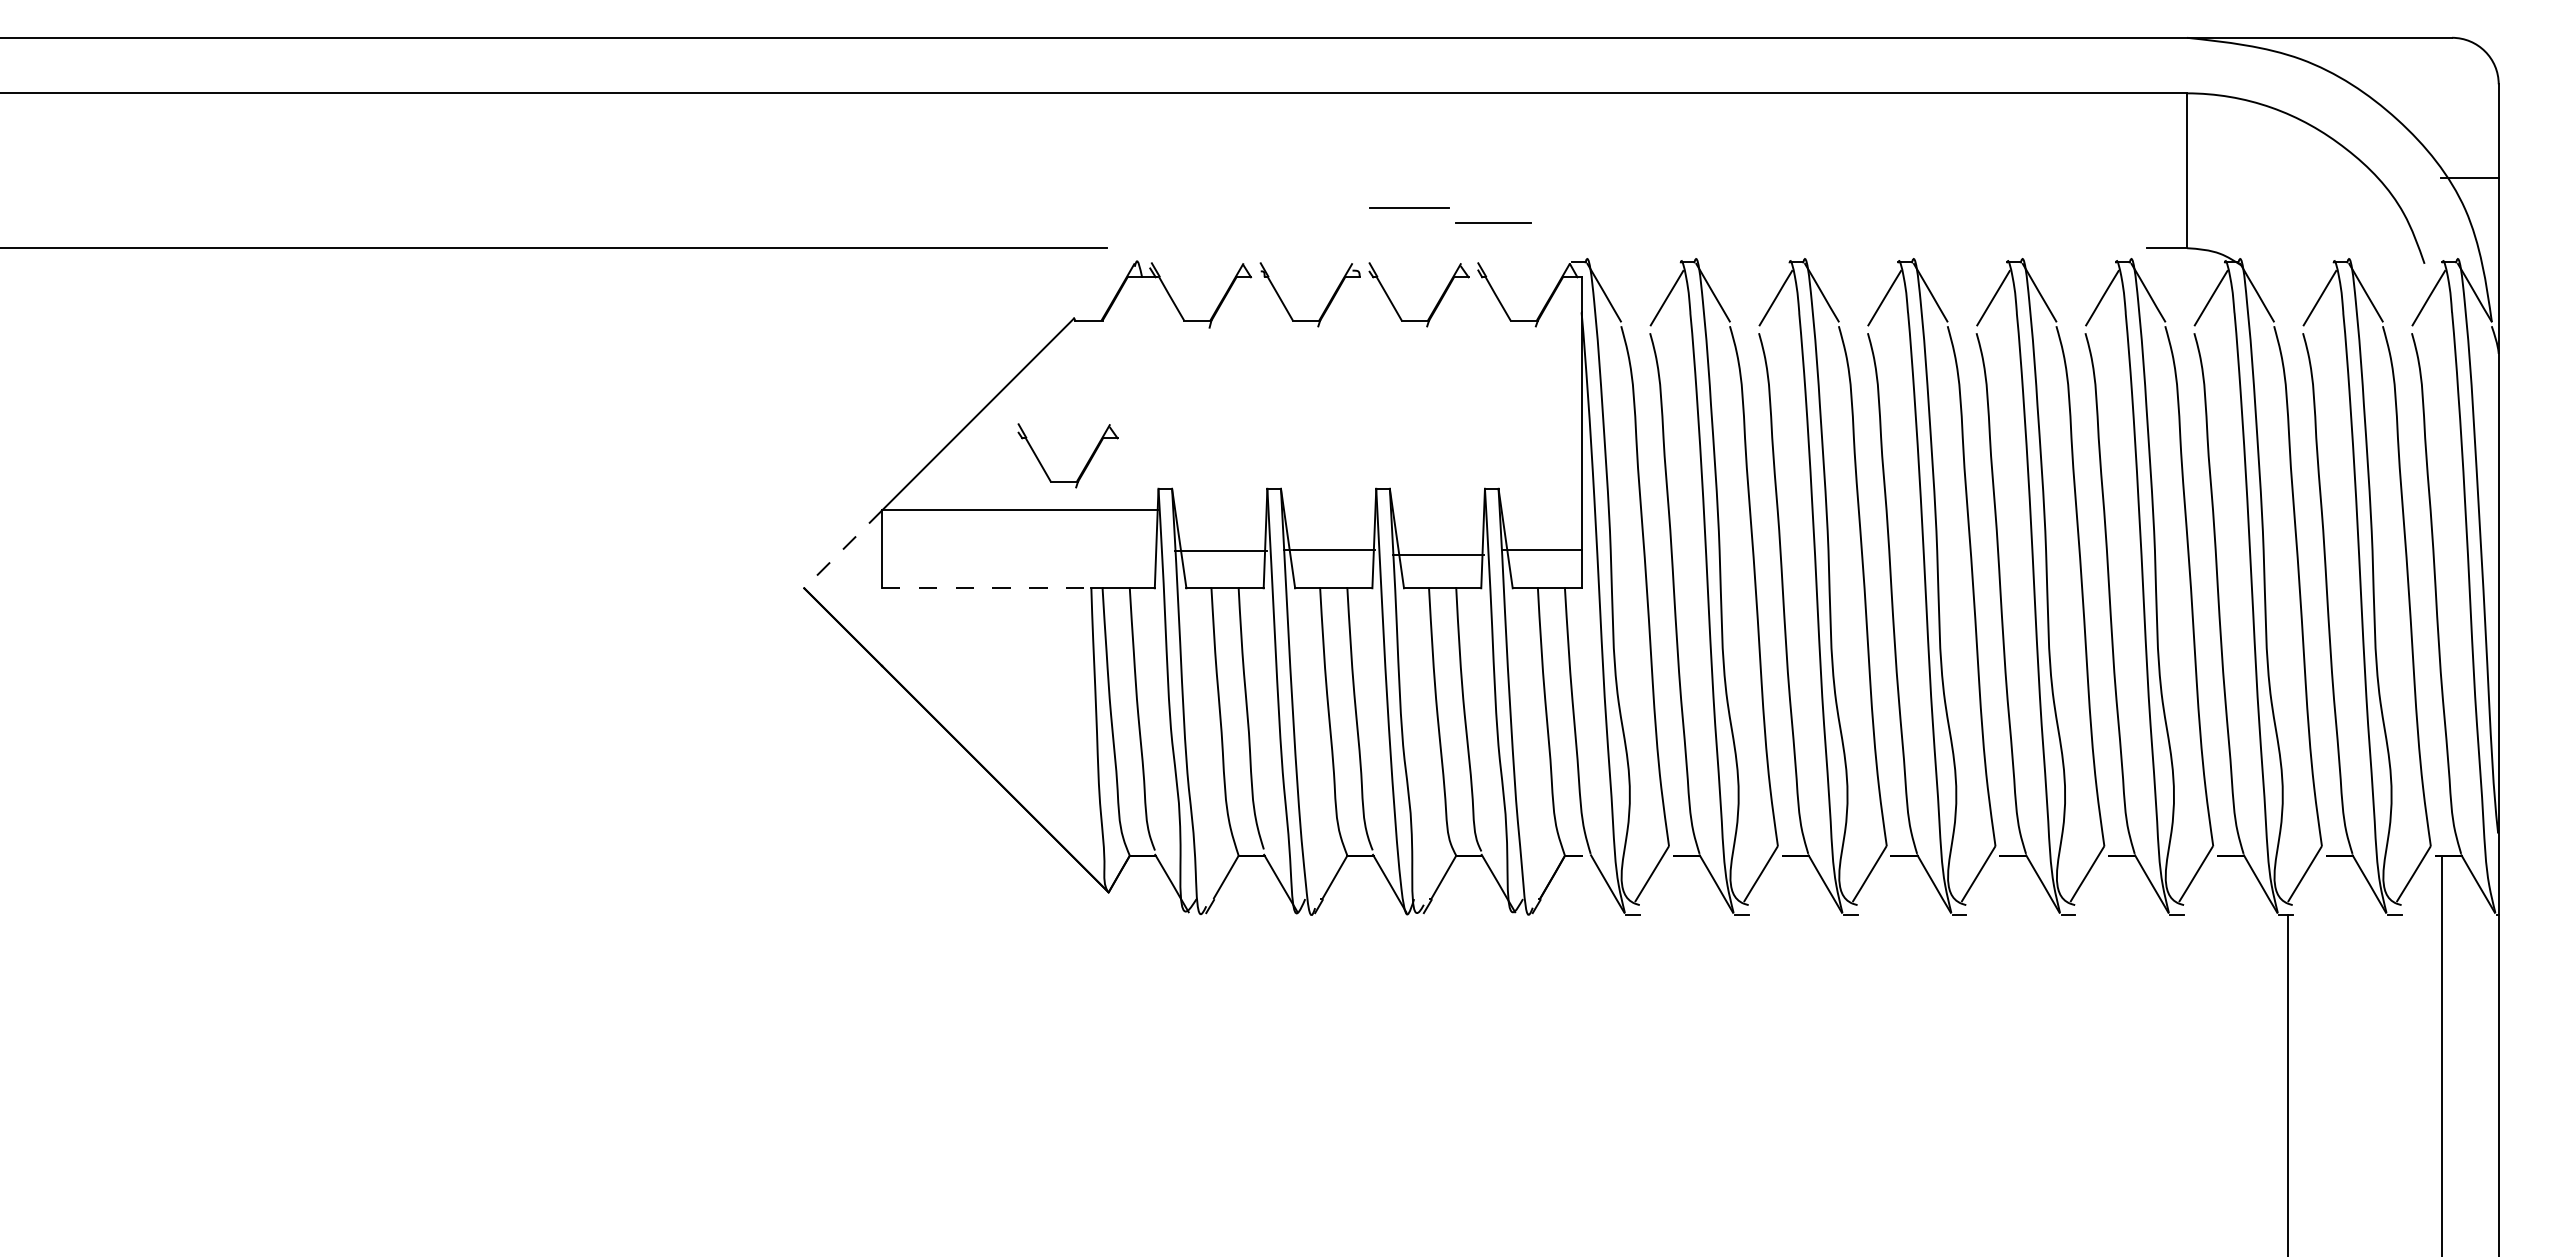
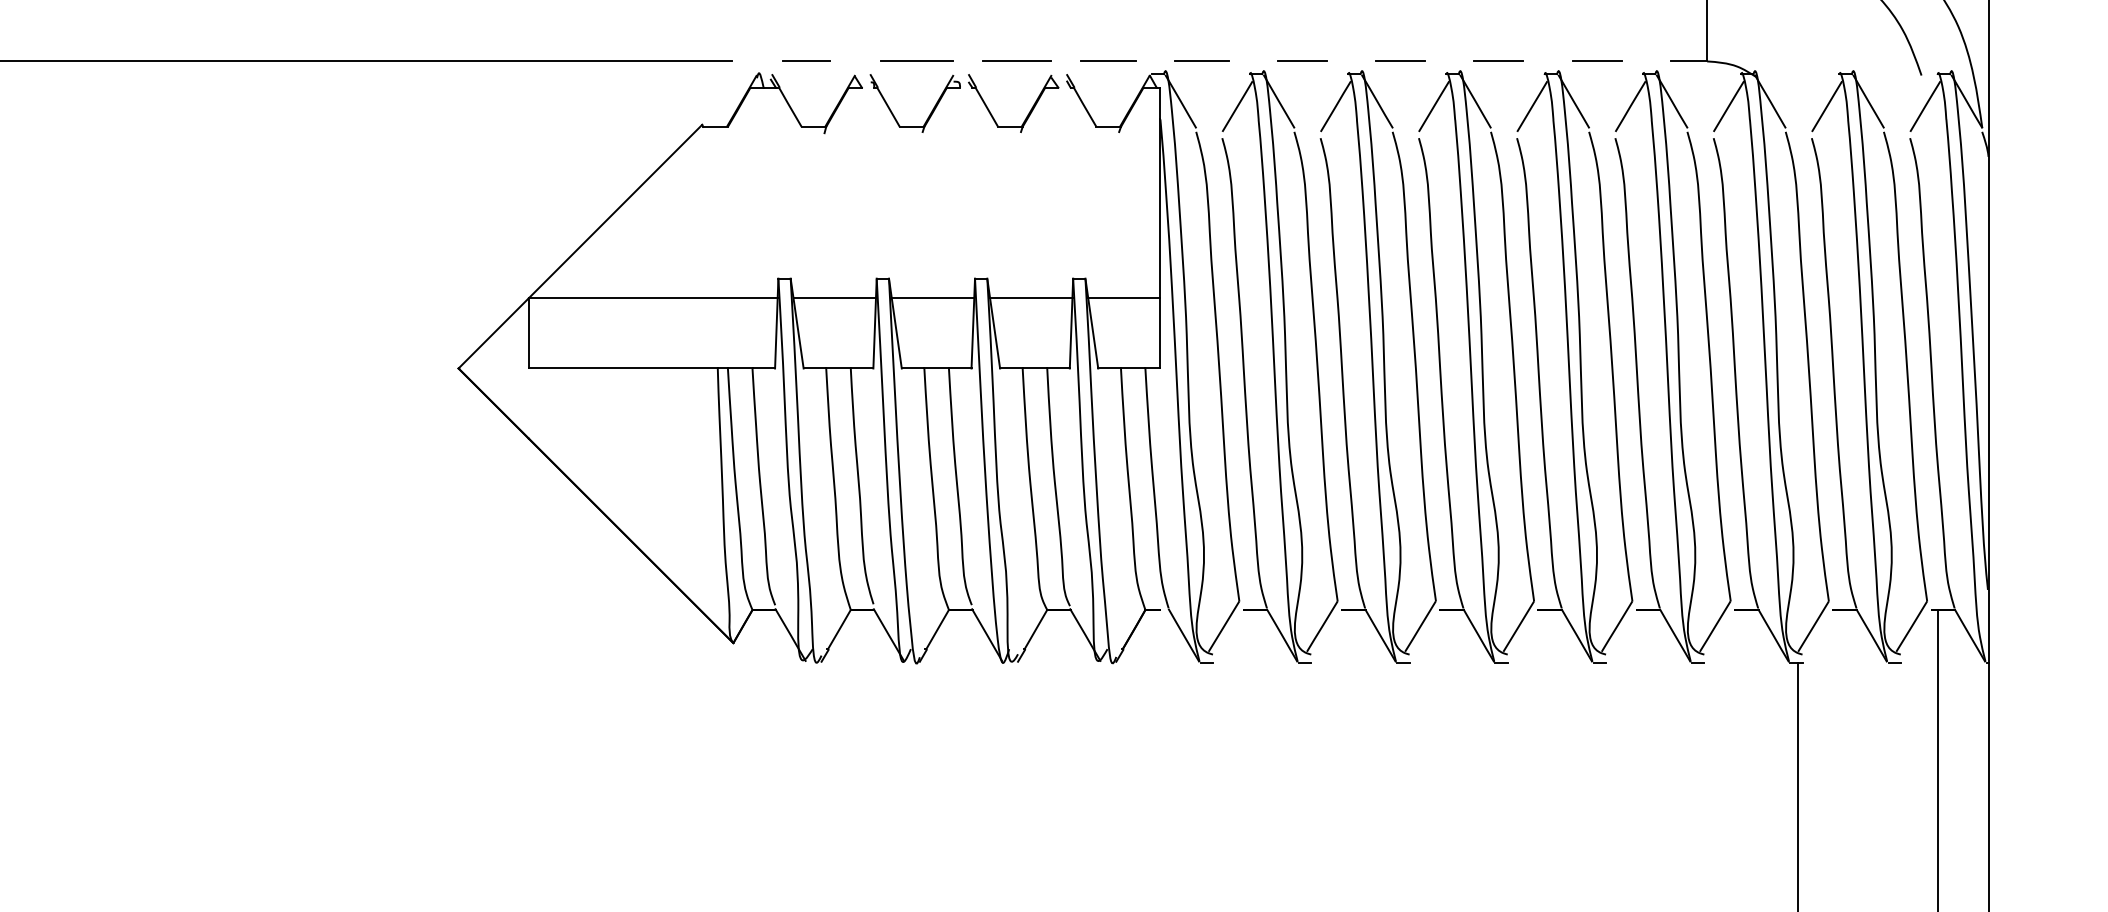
line: (1409, 207) -> (916, 60), moved
line: (1493, 222) -> (1016, 60), moved
line: (1189, 248) -> (806, 61), added
line: (1524, 248) -> (1108, 61), added
line: (1627, 248) -> (1201, 61), added
line: (1738, 248) -> (1302, 61), added
line: (1847, 248) -> (1400, 61), added
line: (1956, 248) -> (1498, 61), added
line: (2065, 248) -> (1597, 61), added
part: (1085, 464) -> (712, 256), removed
line: (842, 549) -> (493, 333), dashed -> solid
line: (1329, 550) -> (932, 298), moved
line: (1541, 550) -> (1124, 298), moved
line: (1220, 551) -> (834, 298), moved
line: (1438, 555) -> (1031, 298), moved
line: (986, 588) -> (623, 368), dashed -> solid

